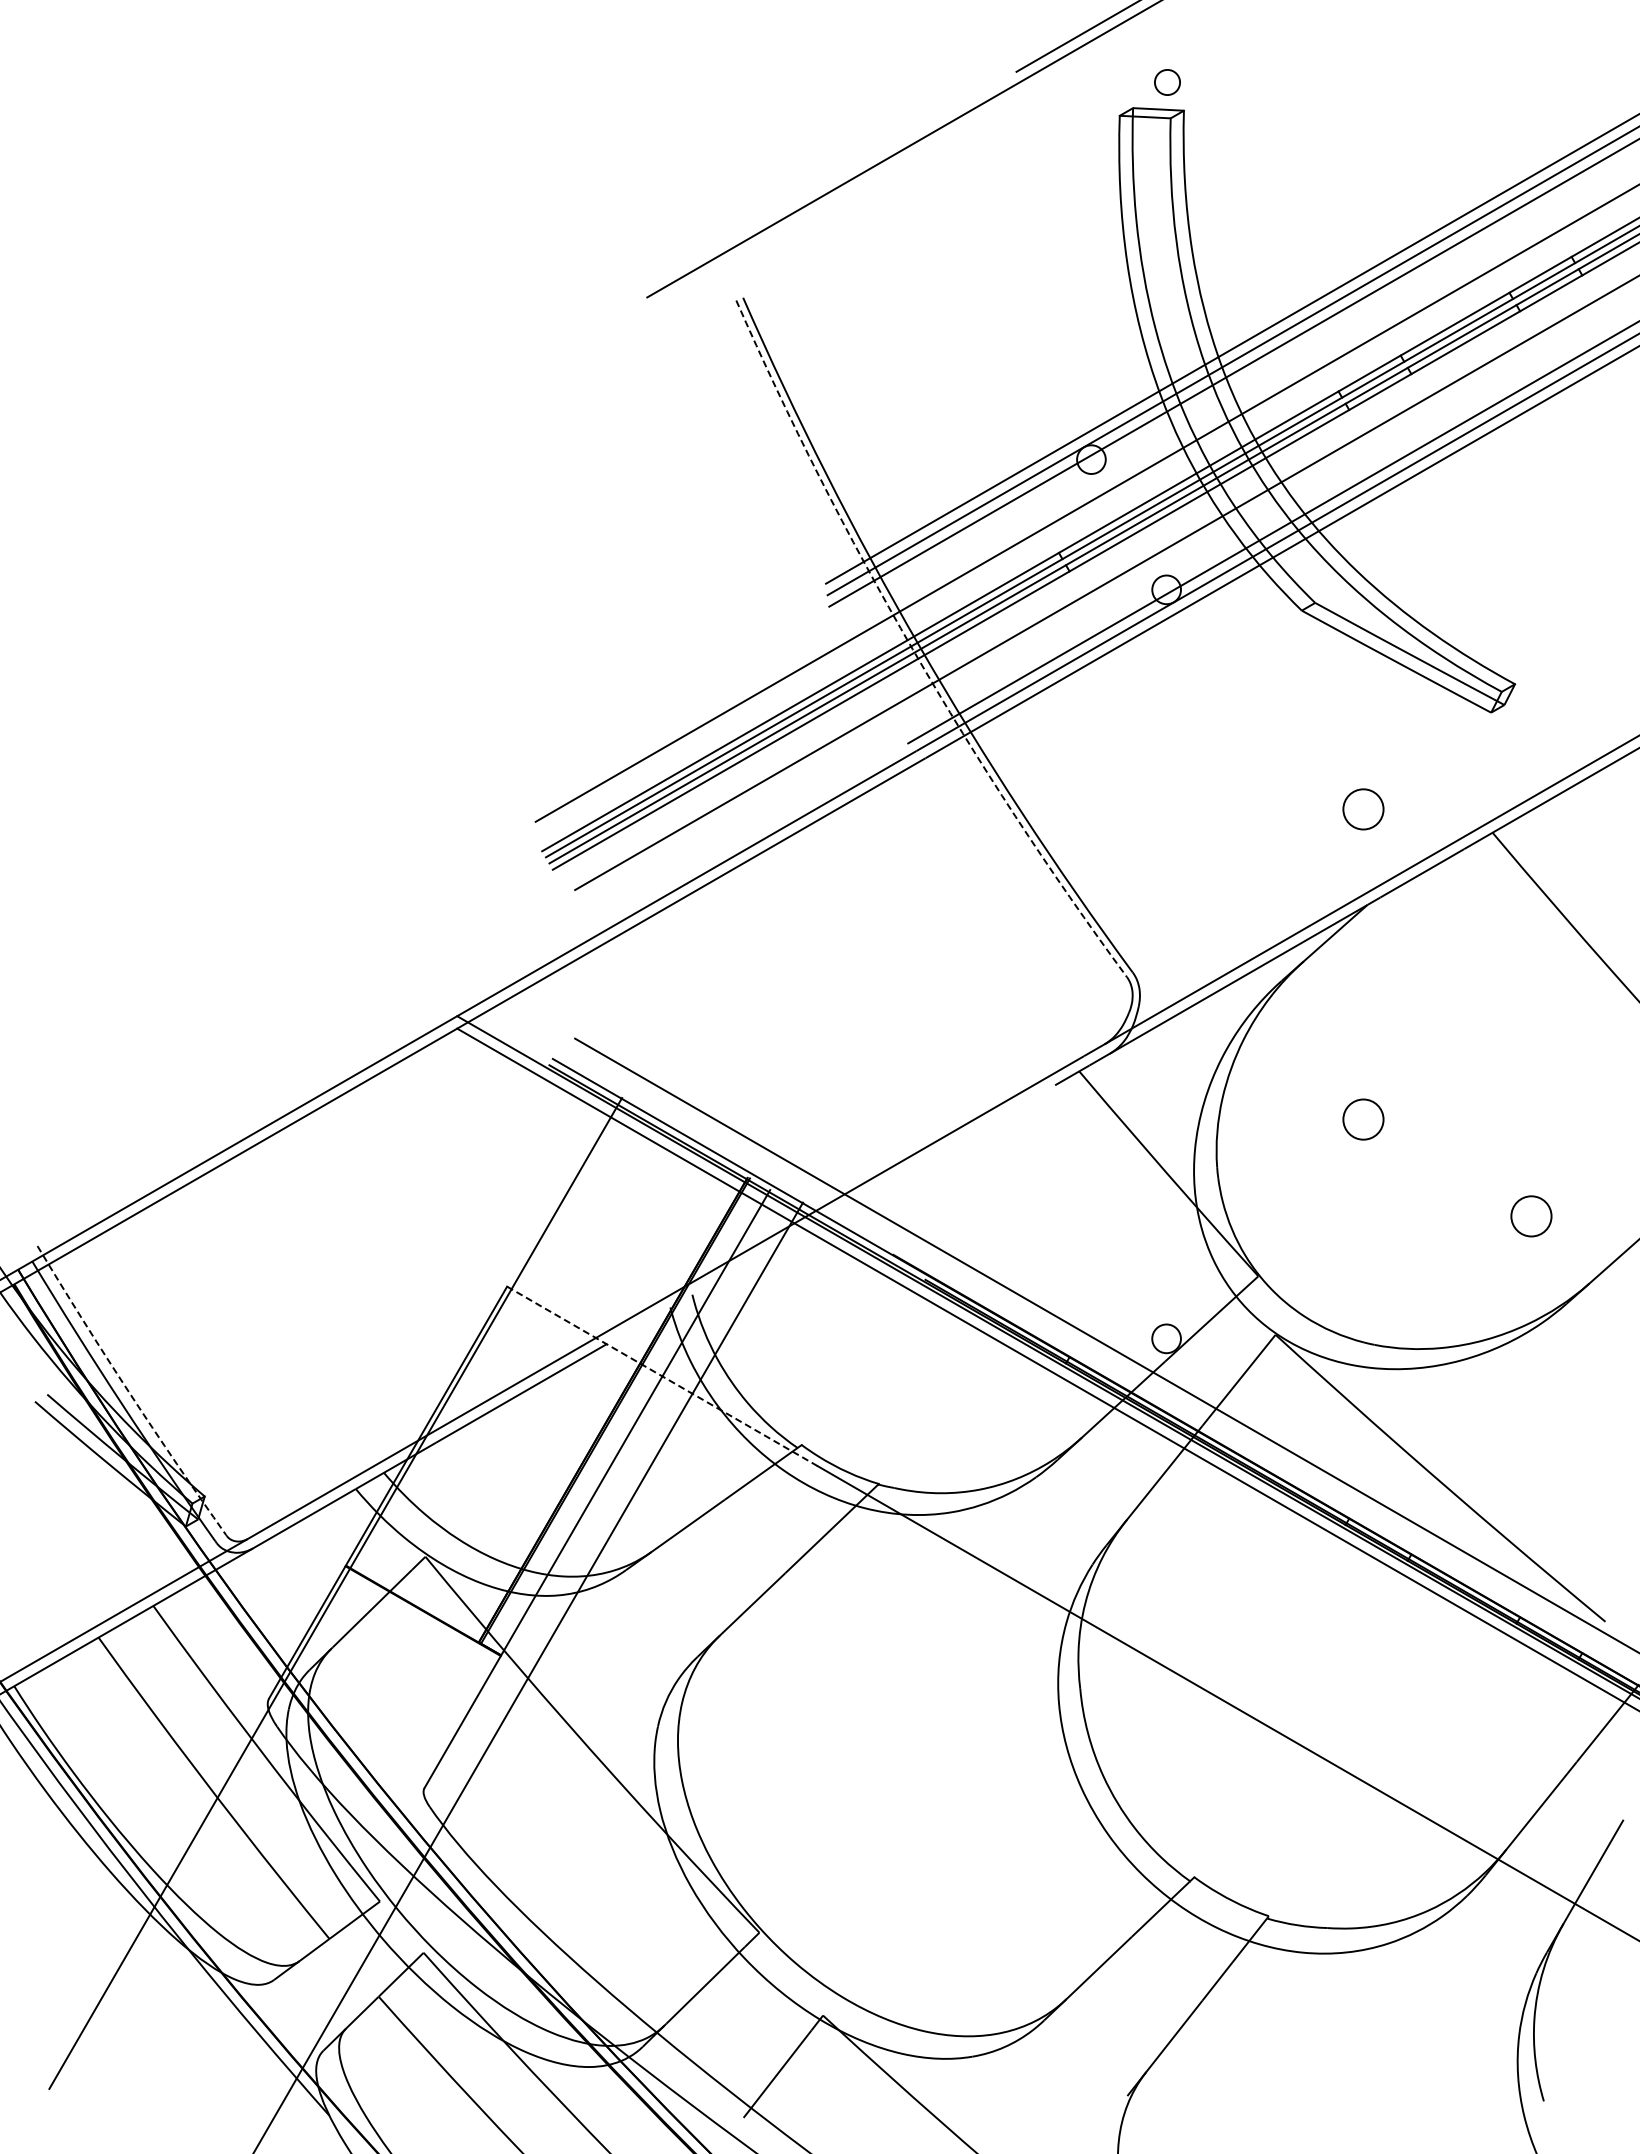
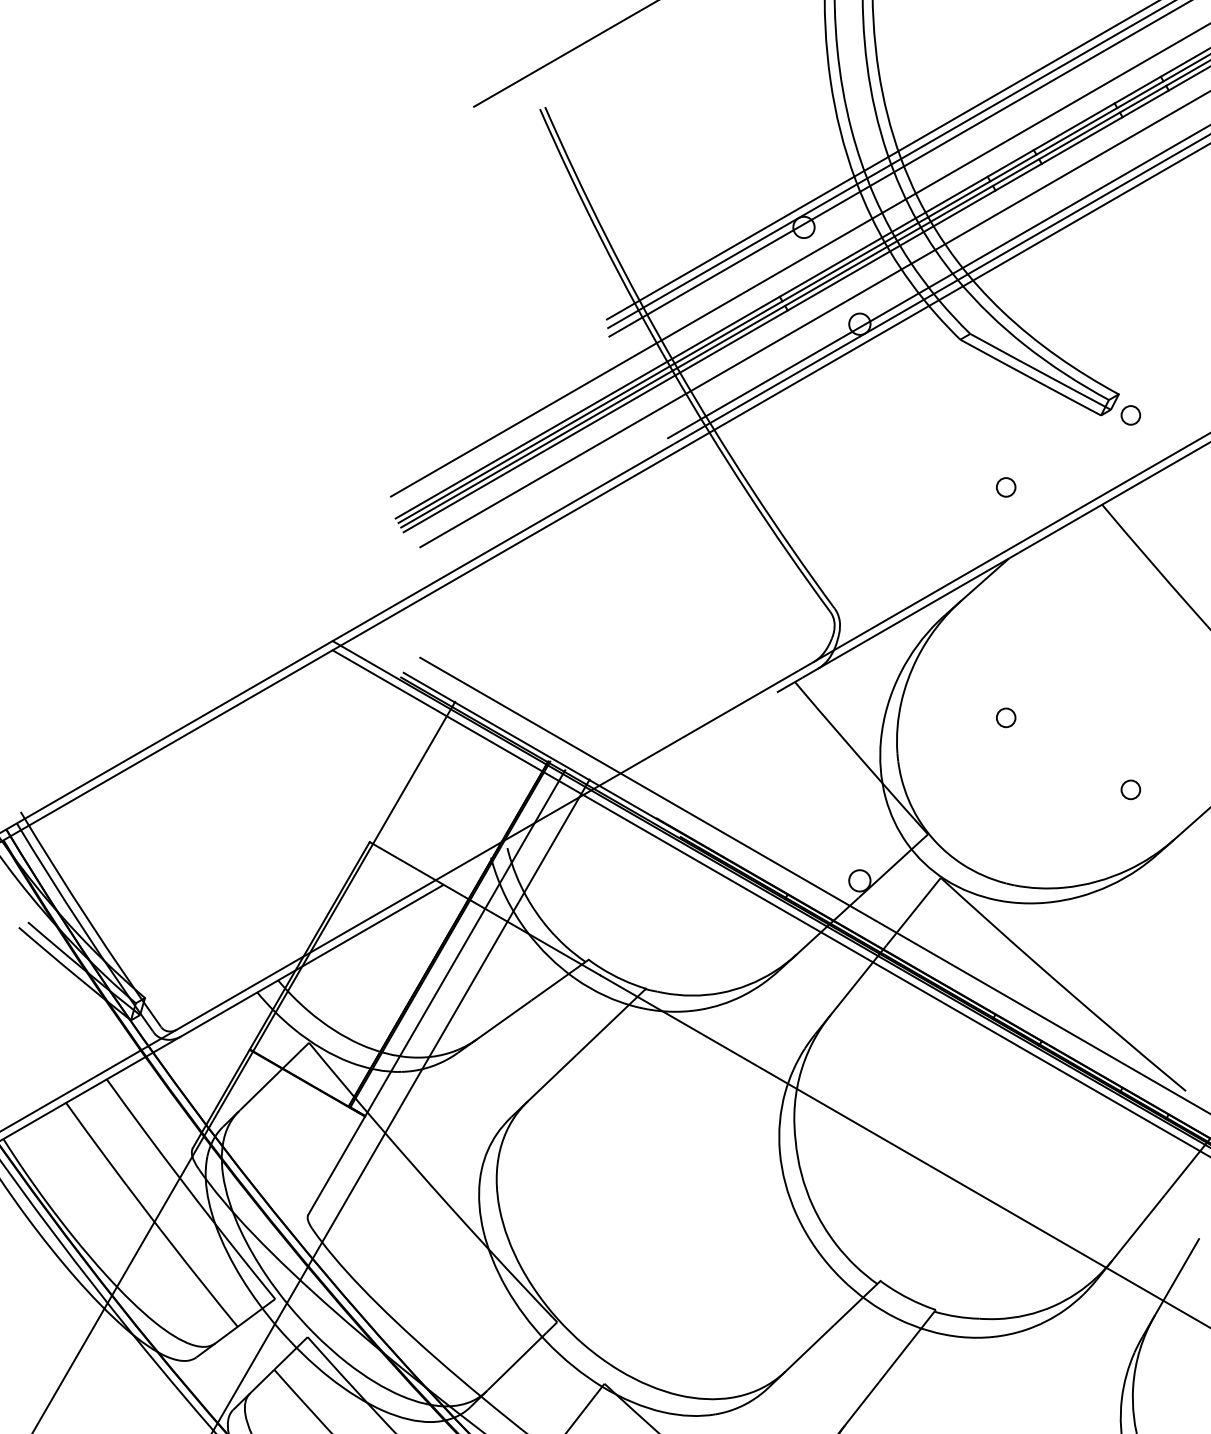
arc: (912, 649) -> (671, 368), dashed -> solid
circle: (1530, 712) -> (1130, 415), added
circle: (1363, 809) -> (1006, 487), size x0.62
circle: (1363, 1119) -> (1006, 717), size x0.62
circle: (1530, 1216) -> (1130, 789), size x0.62
line: (662, 1376) -> (485, 908), dashed -> solid
arc: (129, 1392) -> (89, 920), dashed -> solid

